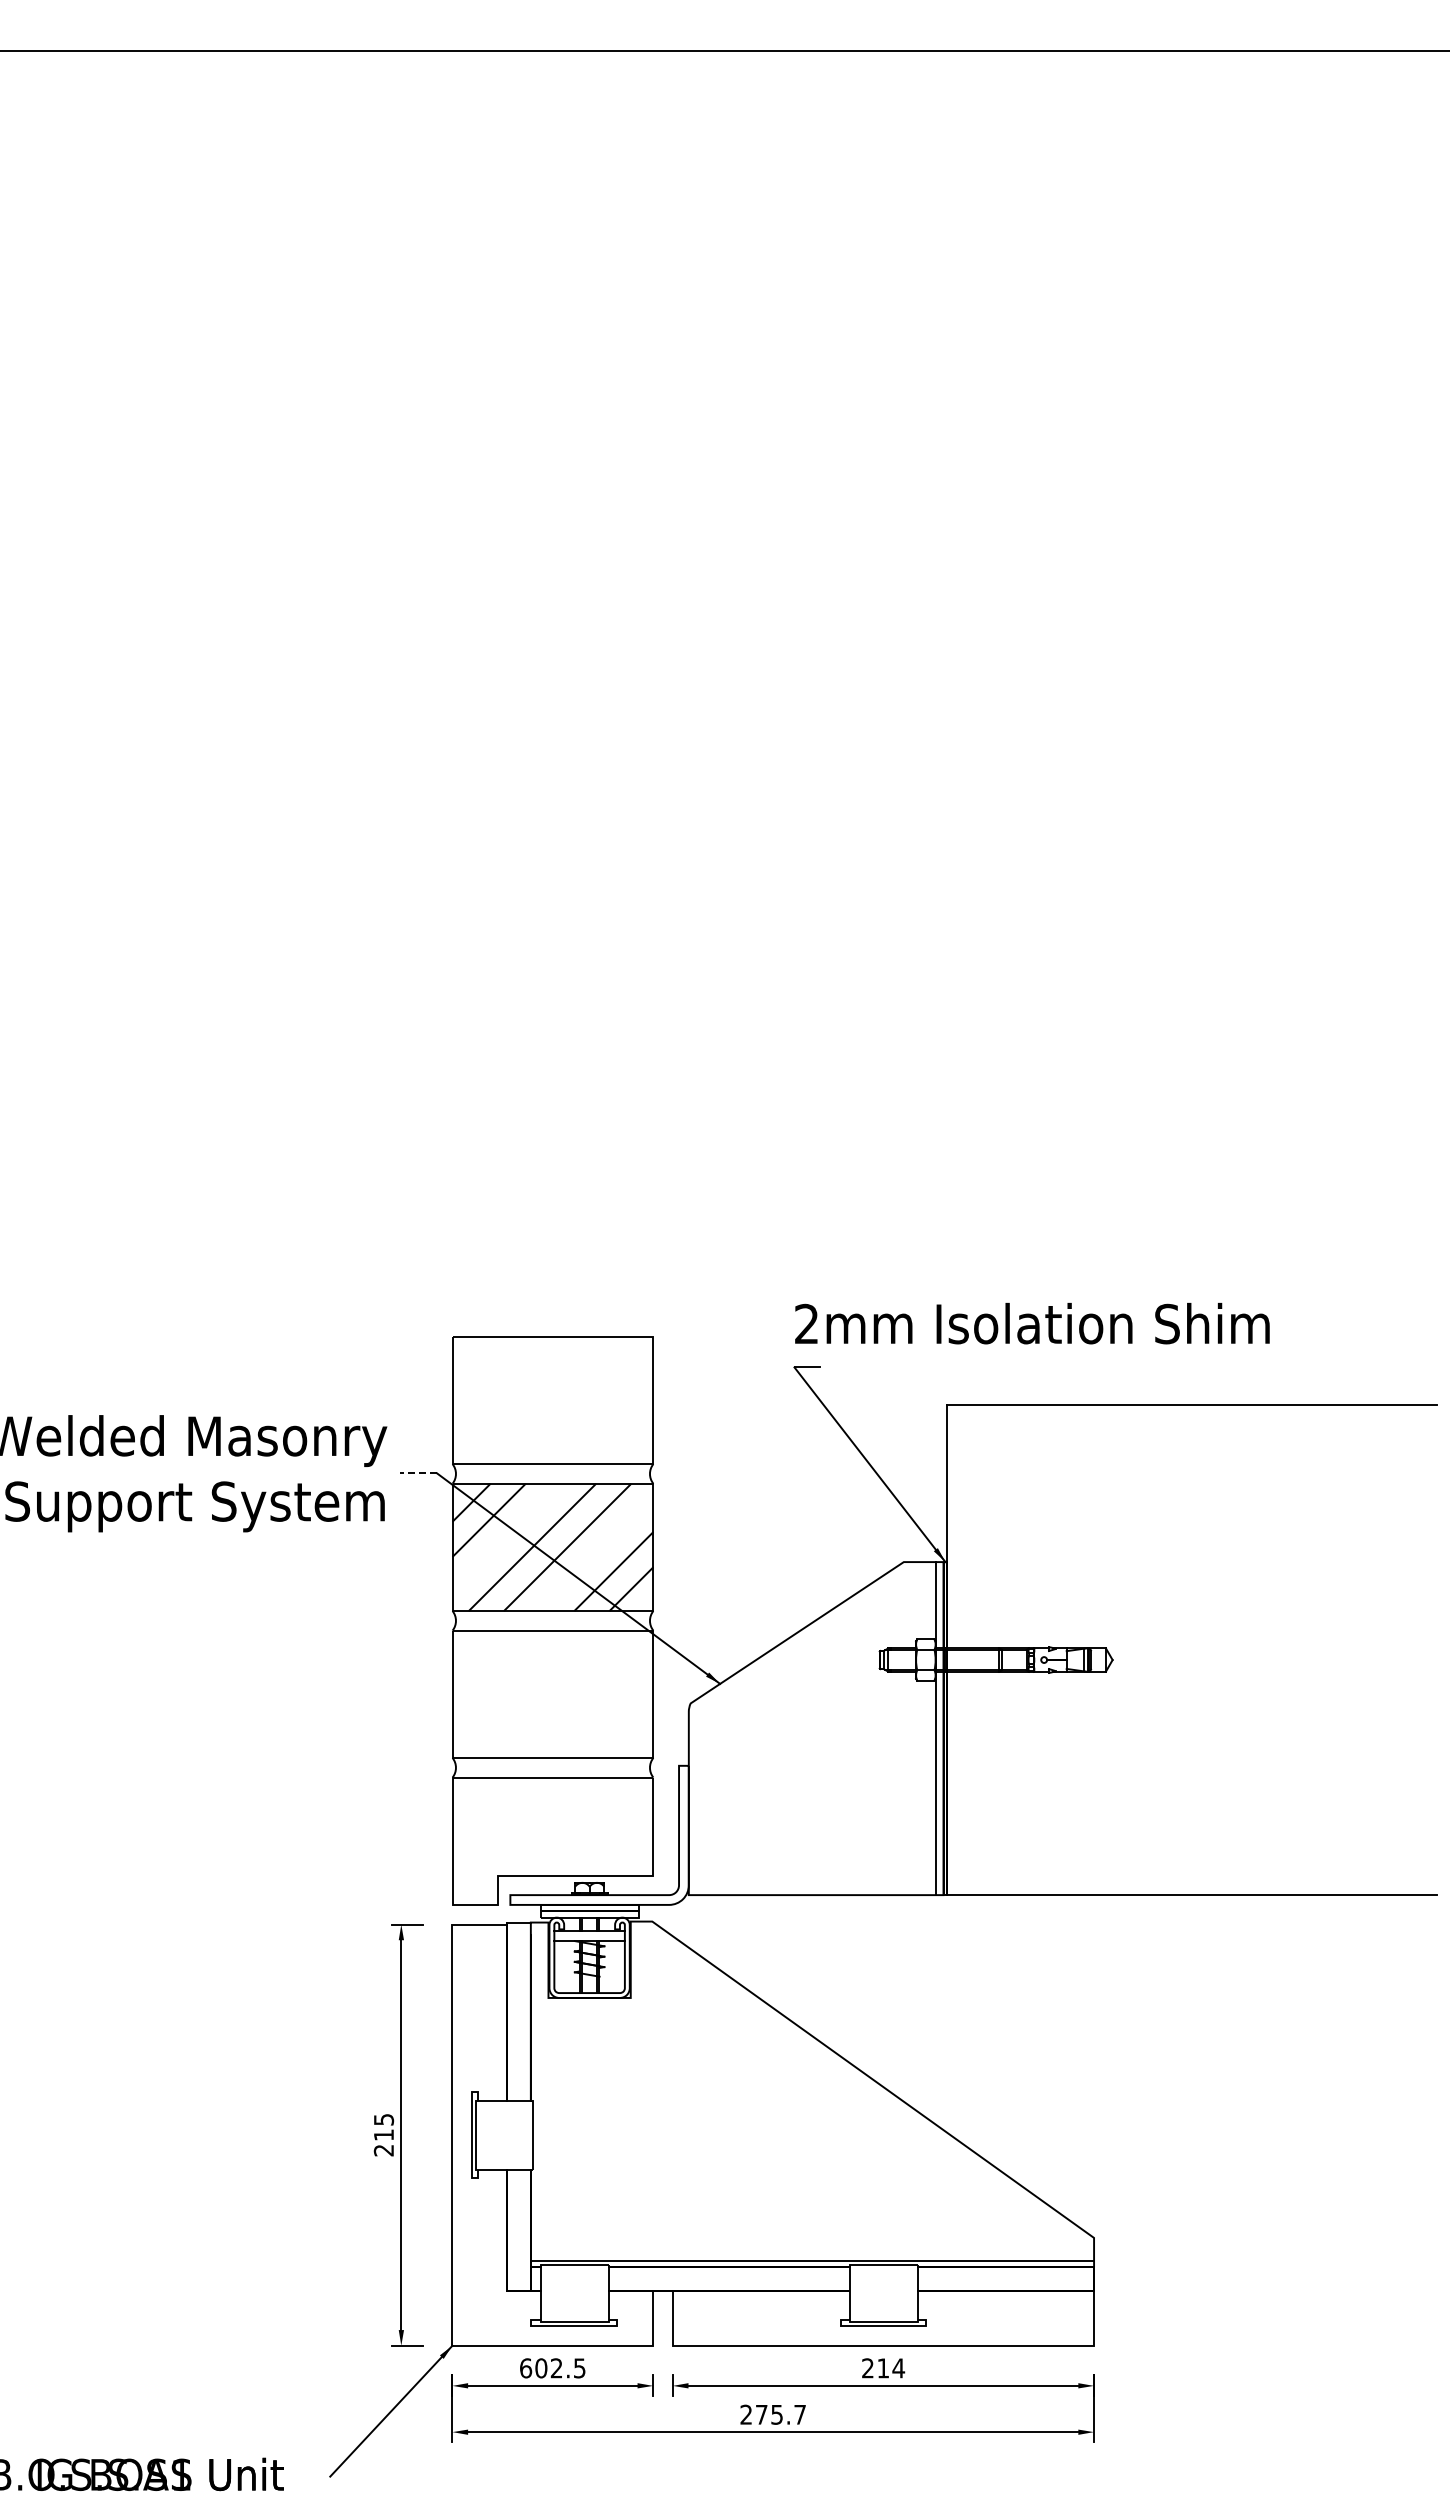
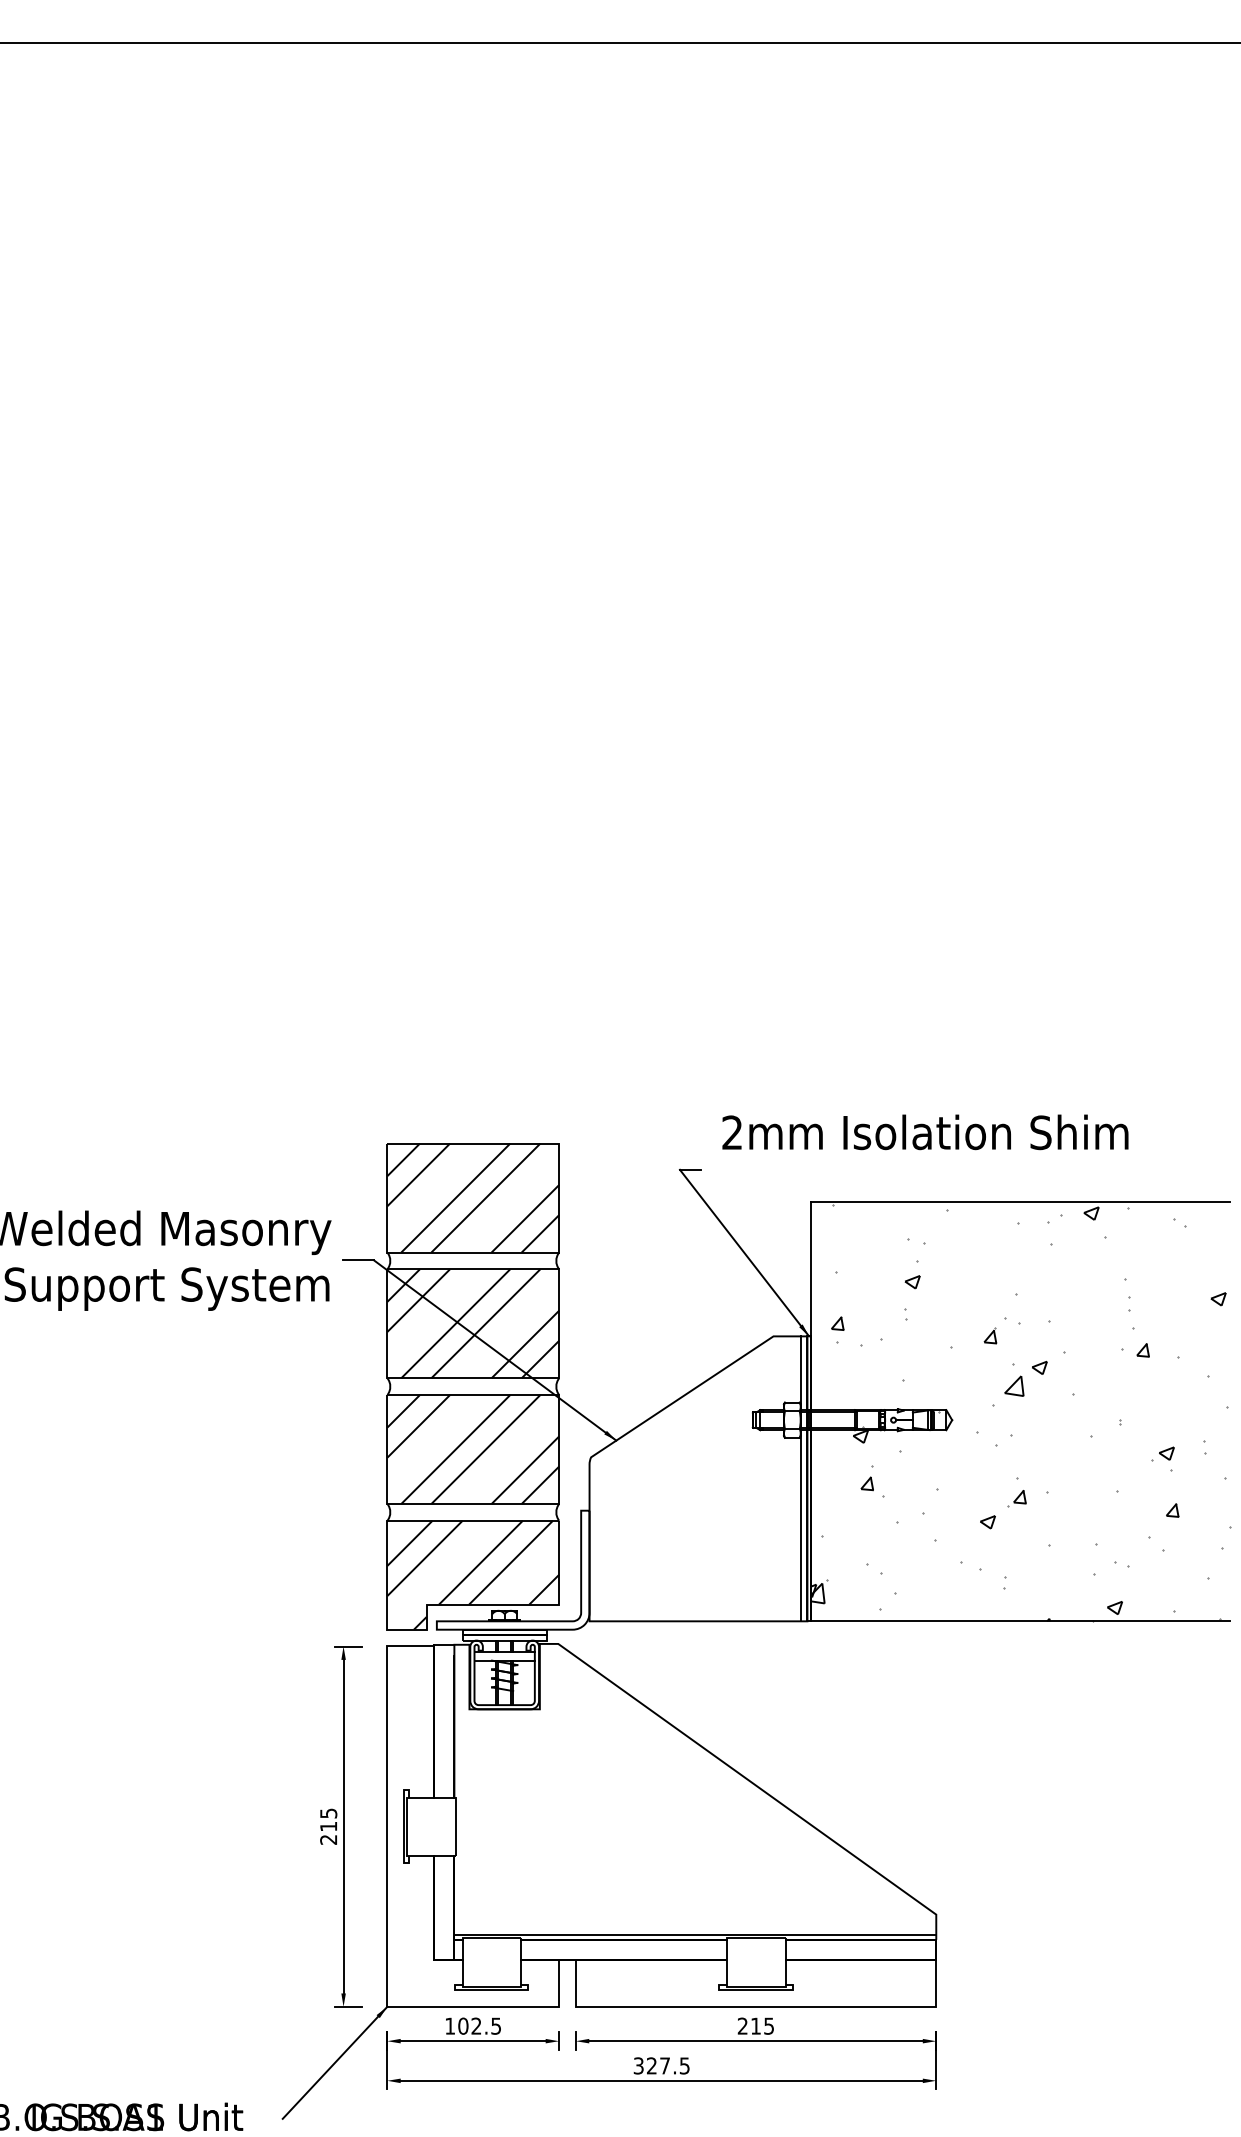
text: (1032, 1323) -> (925, 1132), moved
hatch: (552, 1400) -> (472, 1198), added
line: (418, 1473) -> (358, 1260), dashed -> solid
hatch: (1191, 1651) -> (1019, 1412), added
hatch: (552, 1693) -> (472, 1448), added
hatch: (552, 1840) -> (472, 1574), added
text: (526, 2368) -> (450, 2026), 602.5 -> 102.5
text: (898, 2368) -> (768, 2026), 214 -> 215
text: (772, 2414) -> (661, 2065), 275.7 -> 327.5

